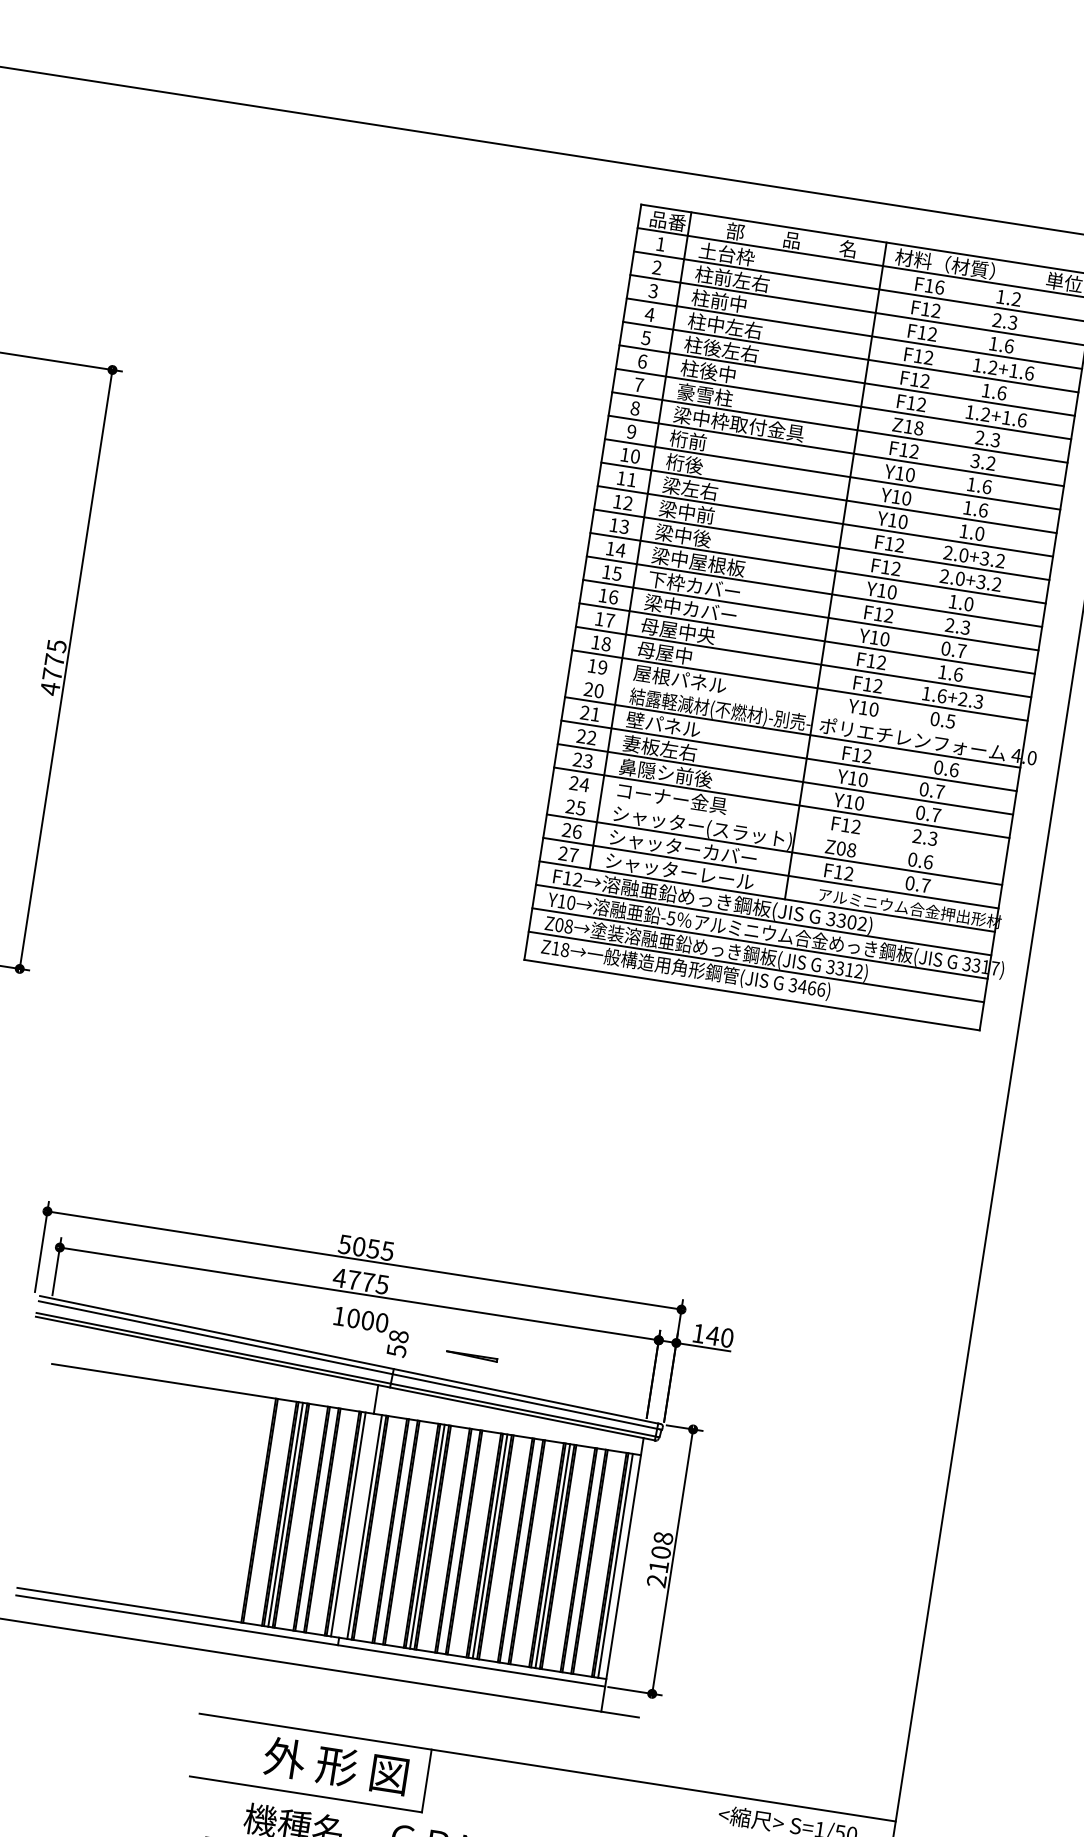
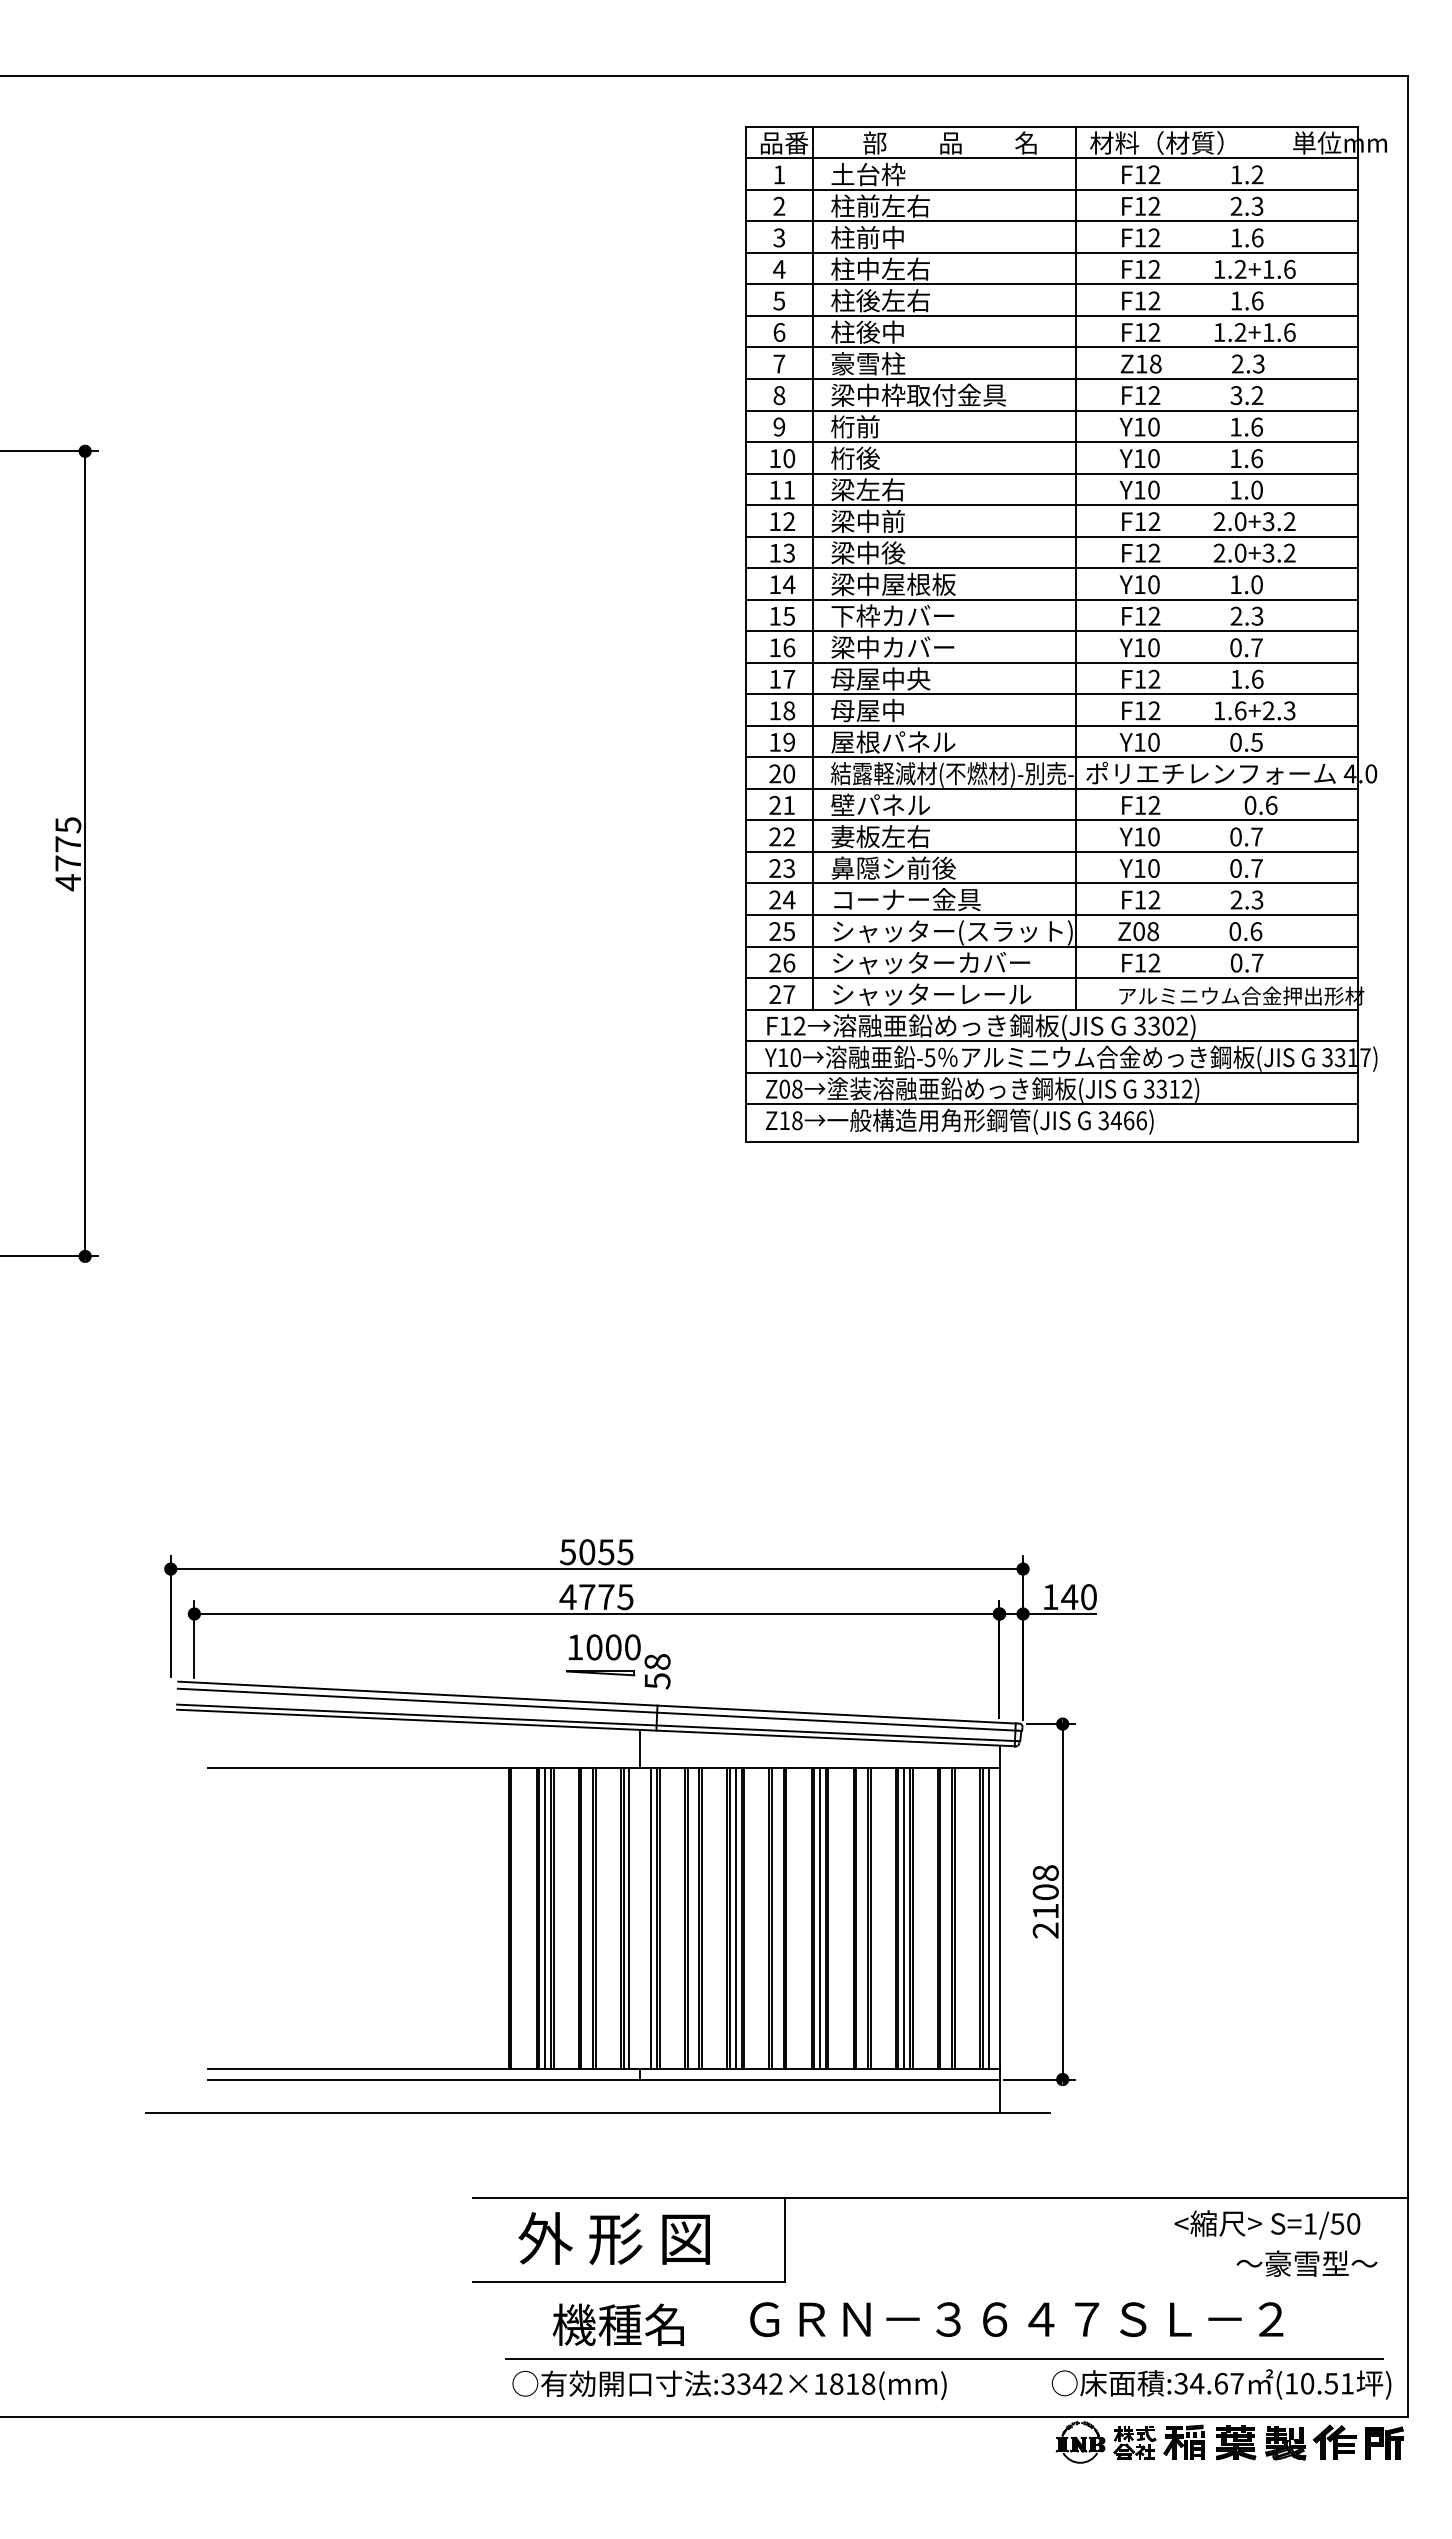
text: (939, 287) -> (1154, 174), F16 -> F12
line: (796, 709) -> (1051, 757), added
line: (778, 825) -> (1051, 914), added
part: (471, 1356) -> (600, 1673), moved
text: (335, 1765) -> (613, 2238), moved

